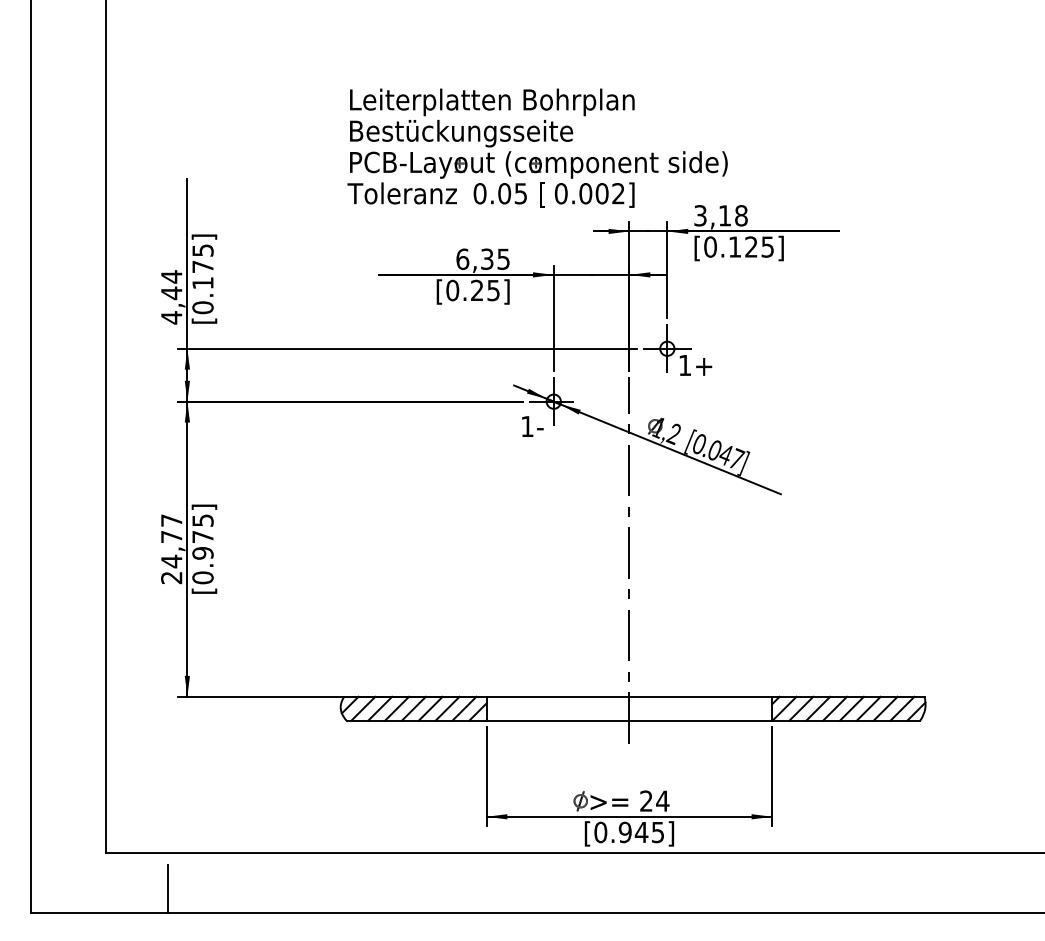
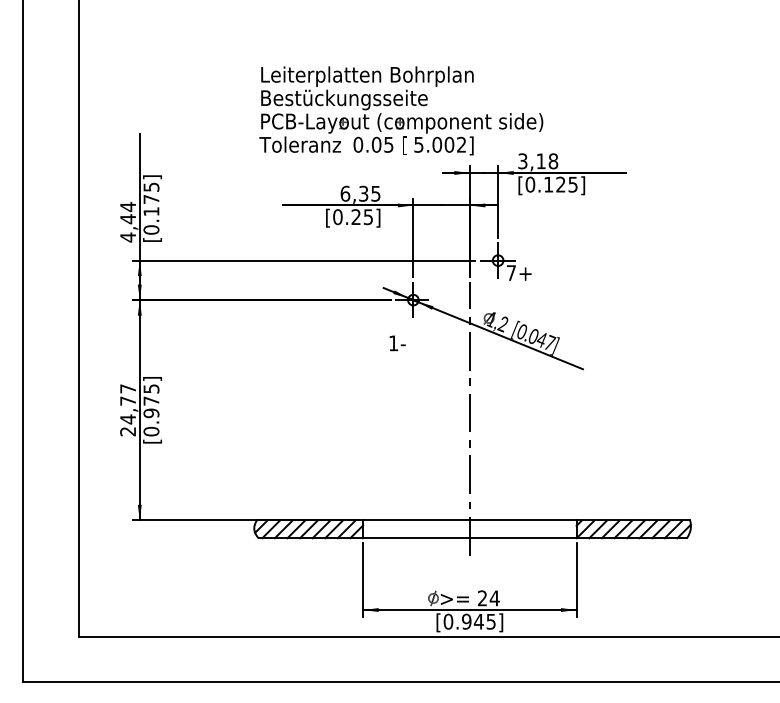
text: (560, 193) -> (418, 144), 0.002] -> 5.002]
text: (685, 365) -> (511, 273), 1+ -> 7+
text: (532, 426) -> (397, 343), moved
line: (168, 888) -> (125, 663), removed

